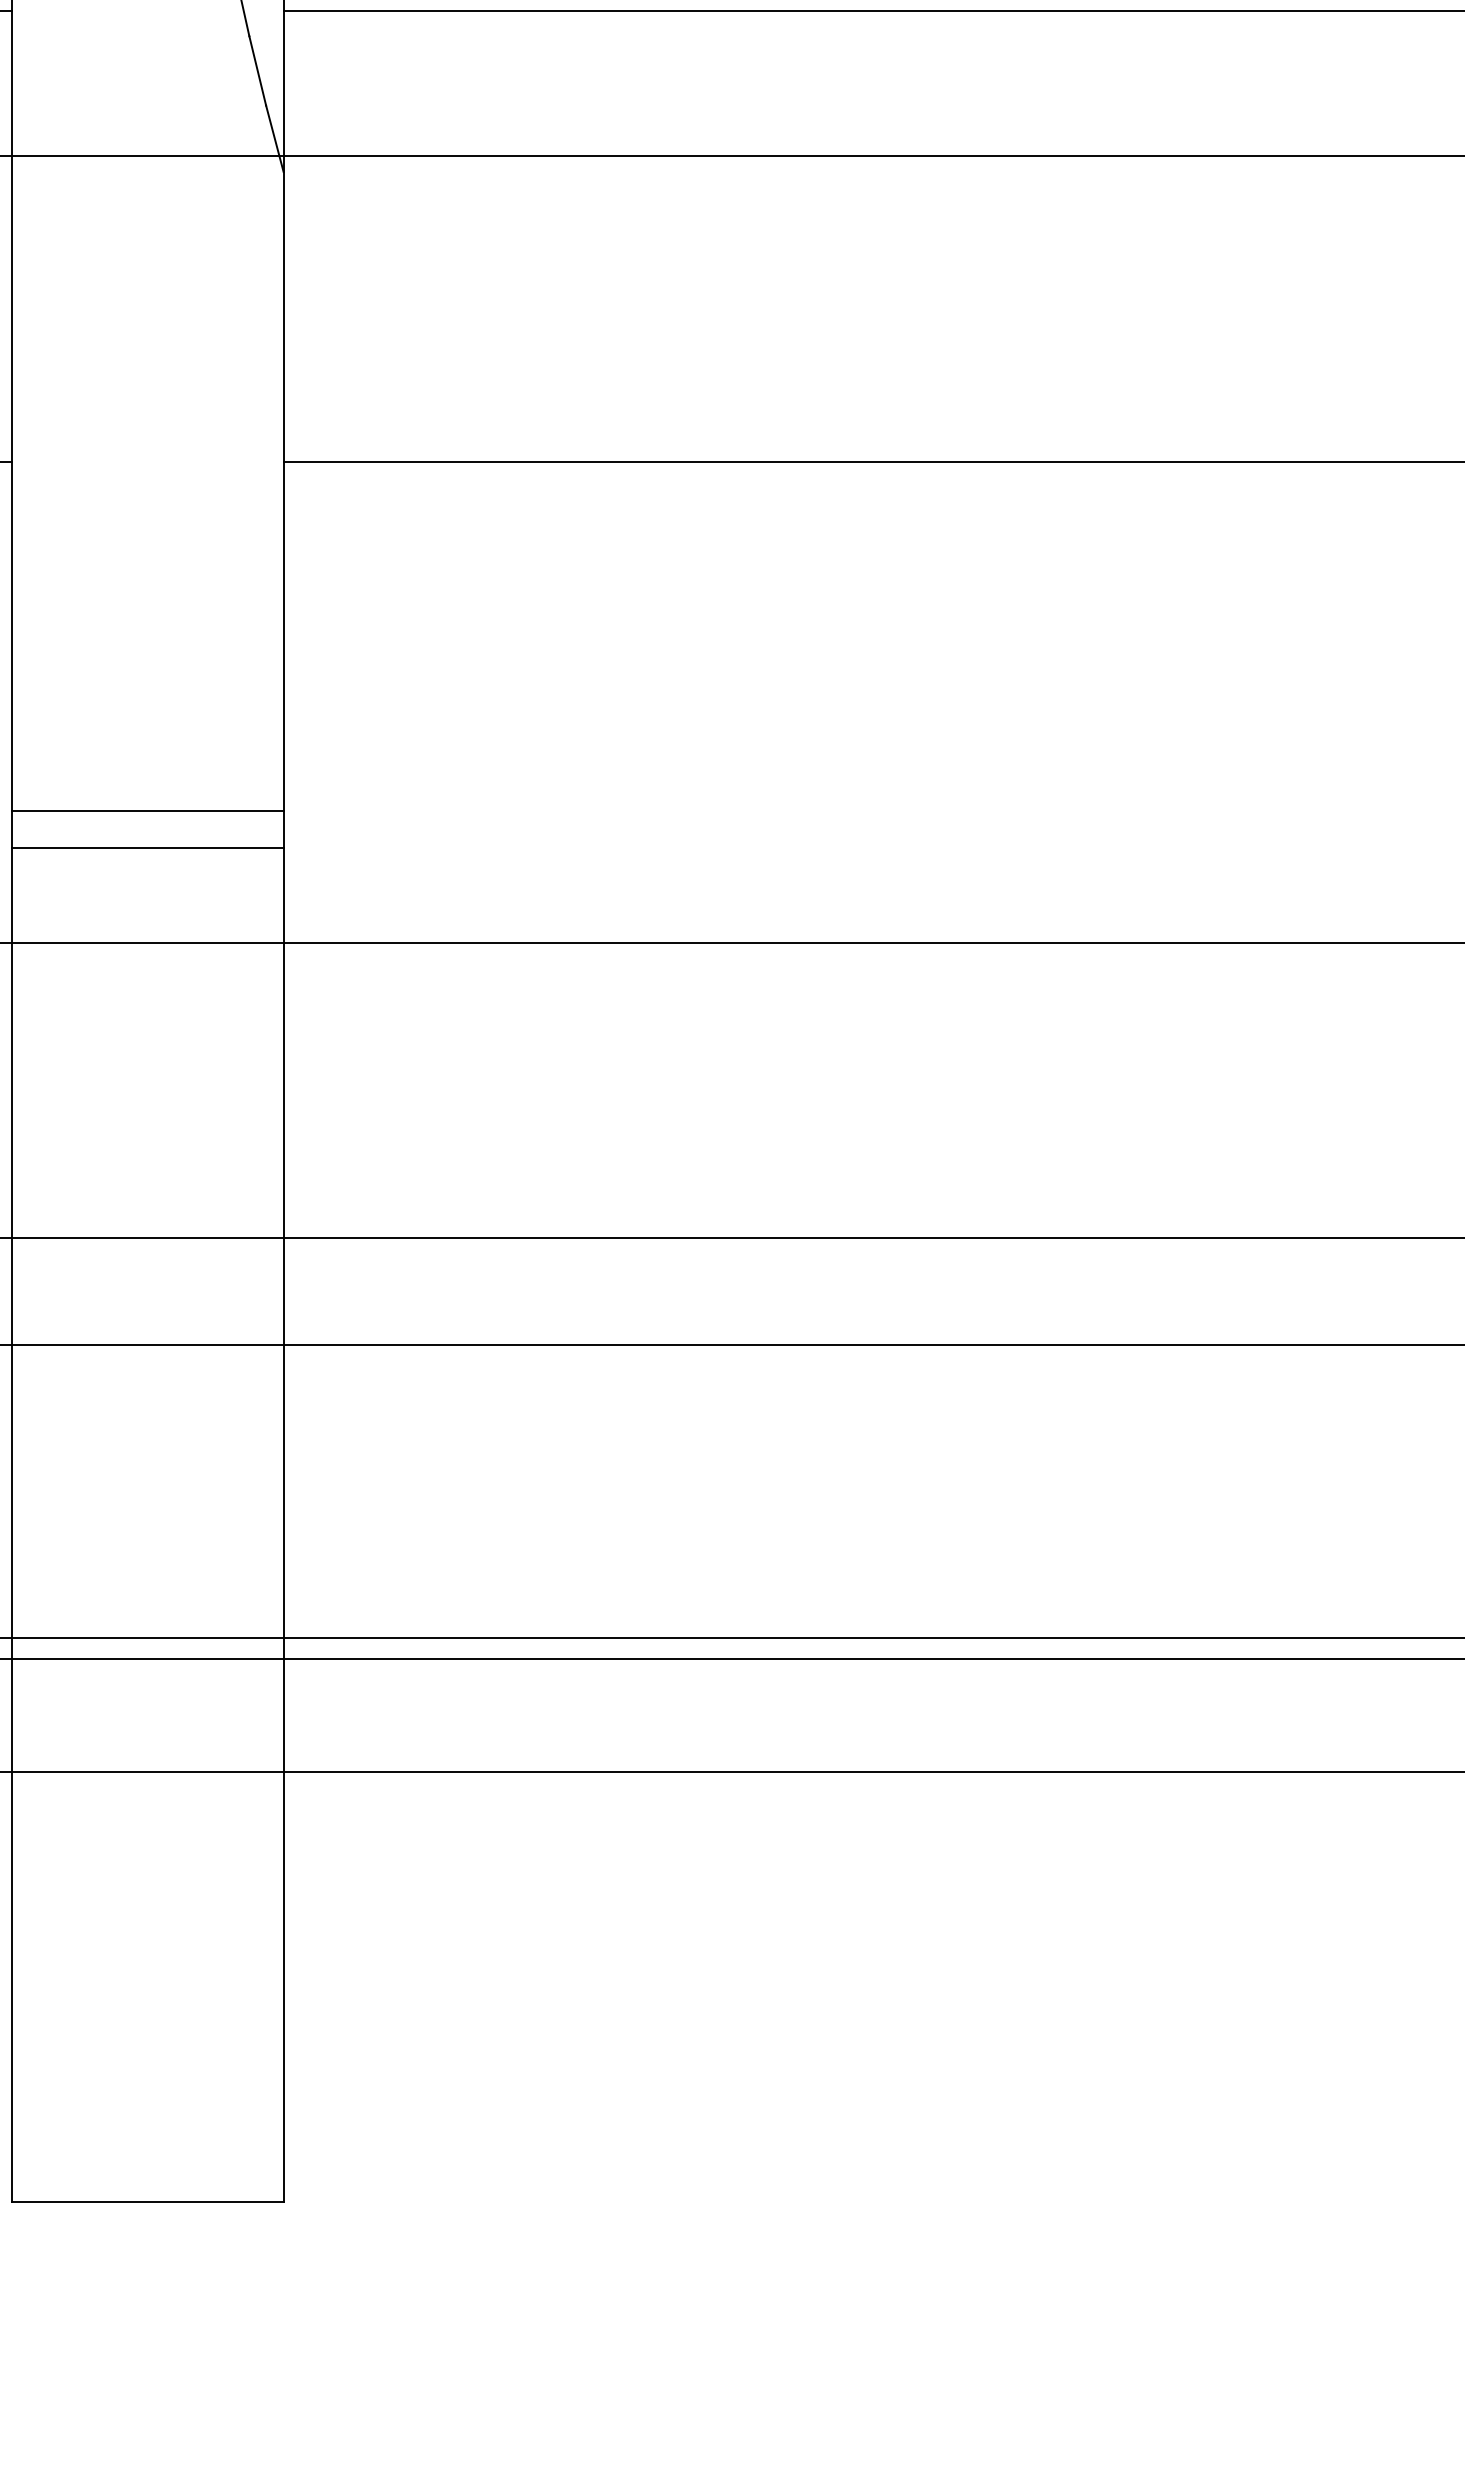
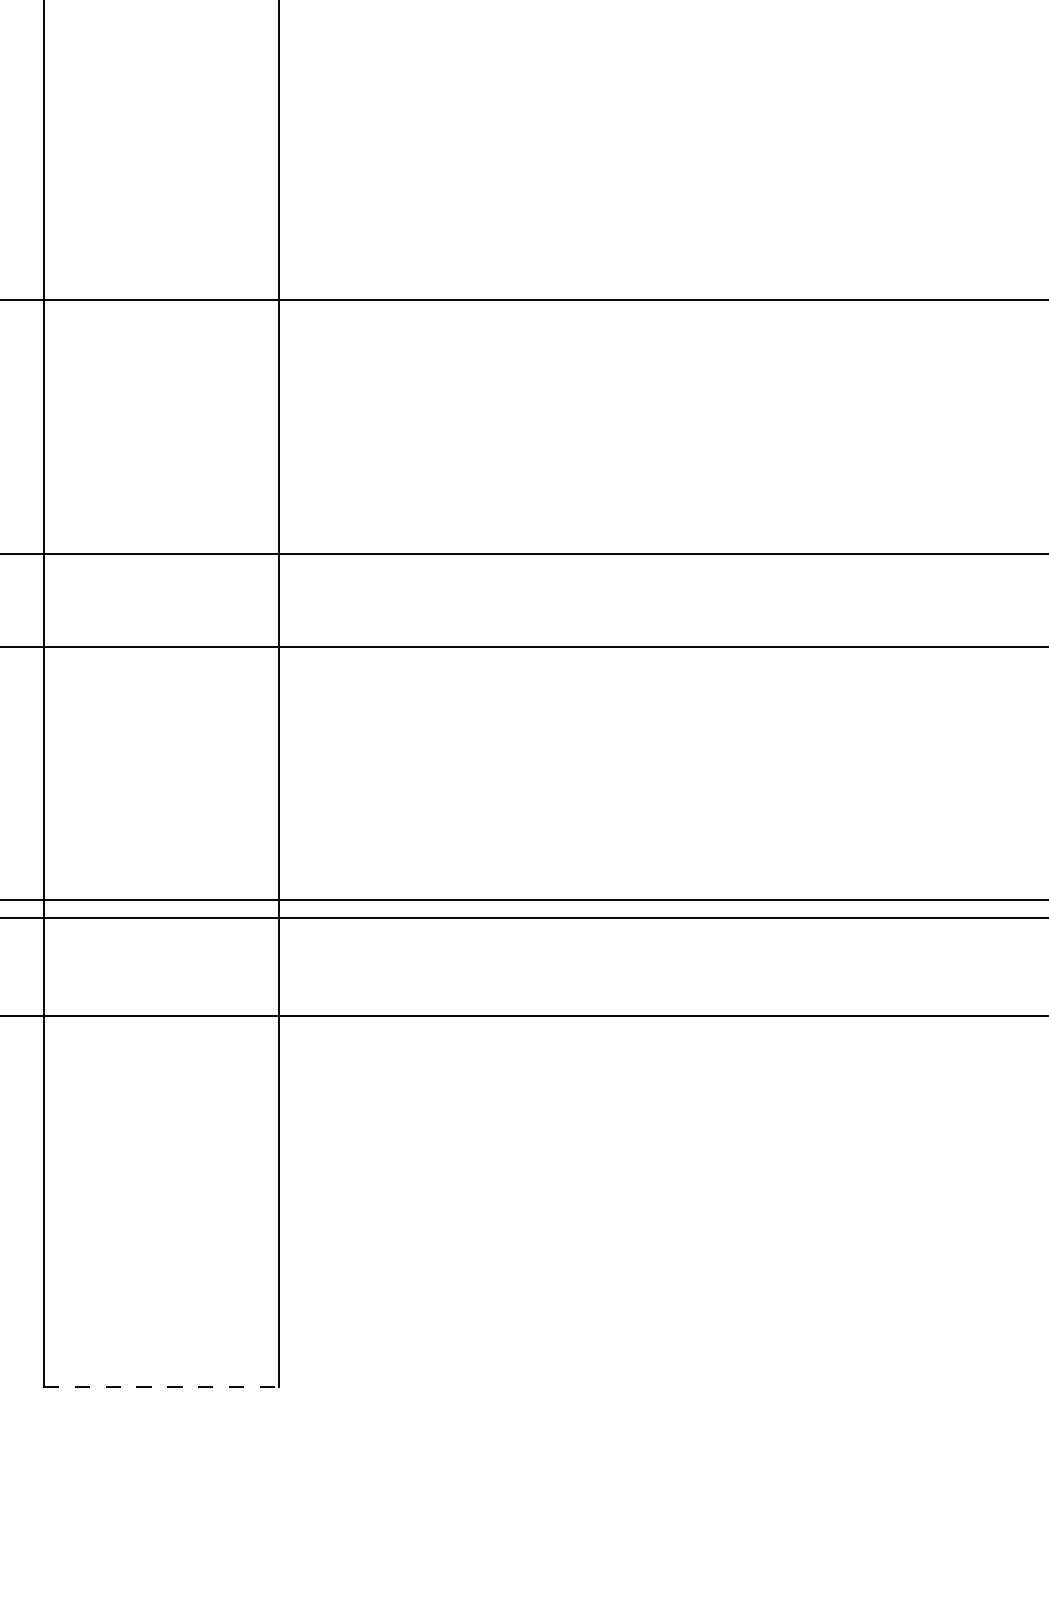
line: (147, 810) -> (161, 185), removed
line: (147, 848) -> (161, 217), removed
line: (147, 2201) -> (161, 1386), solid -> dashed

